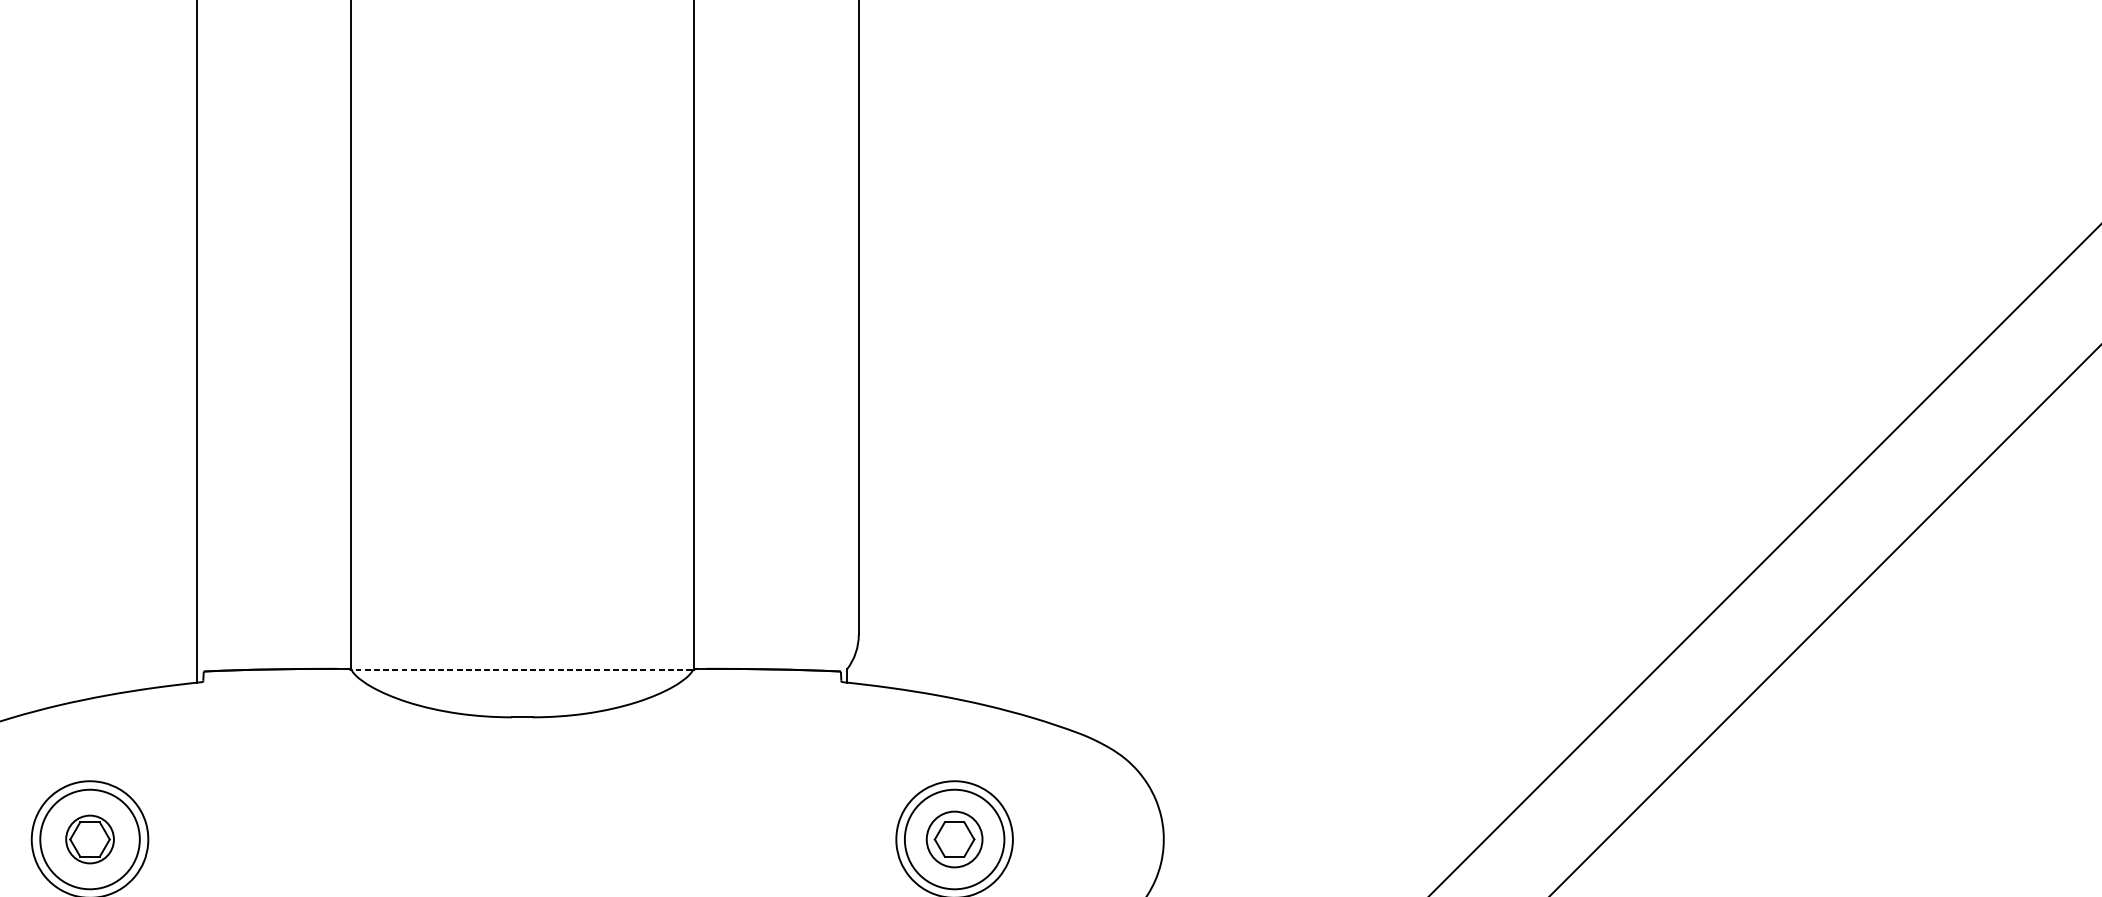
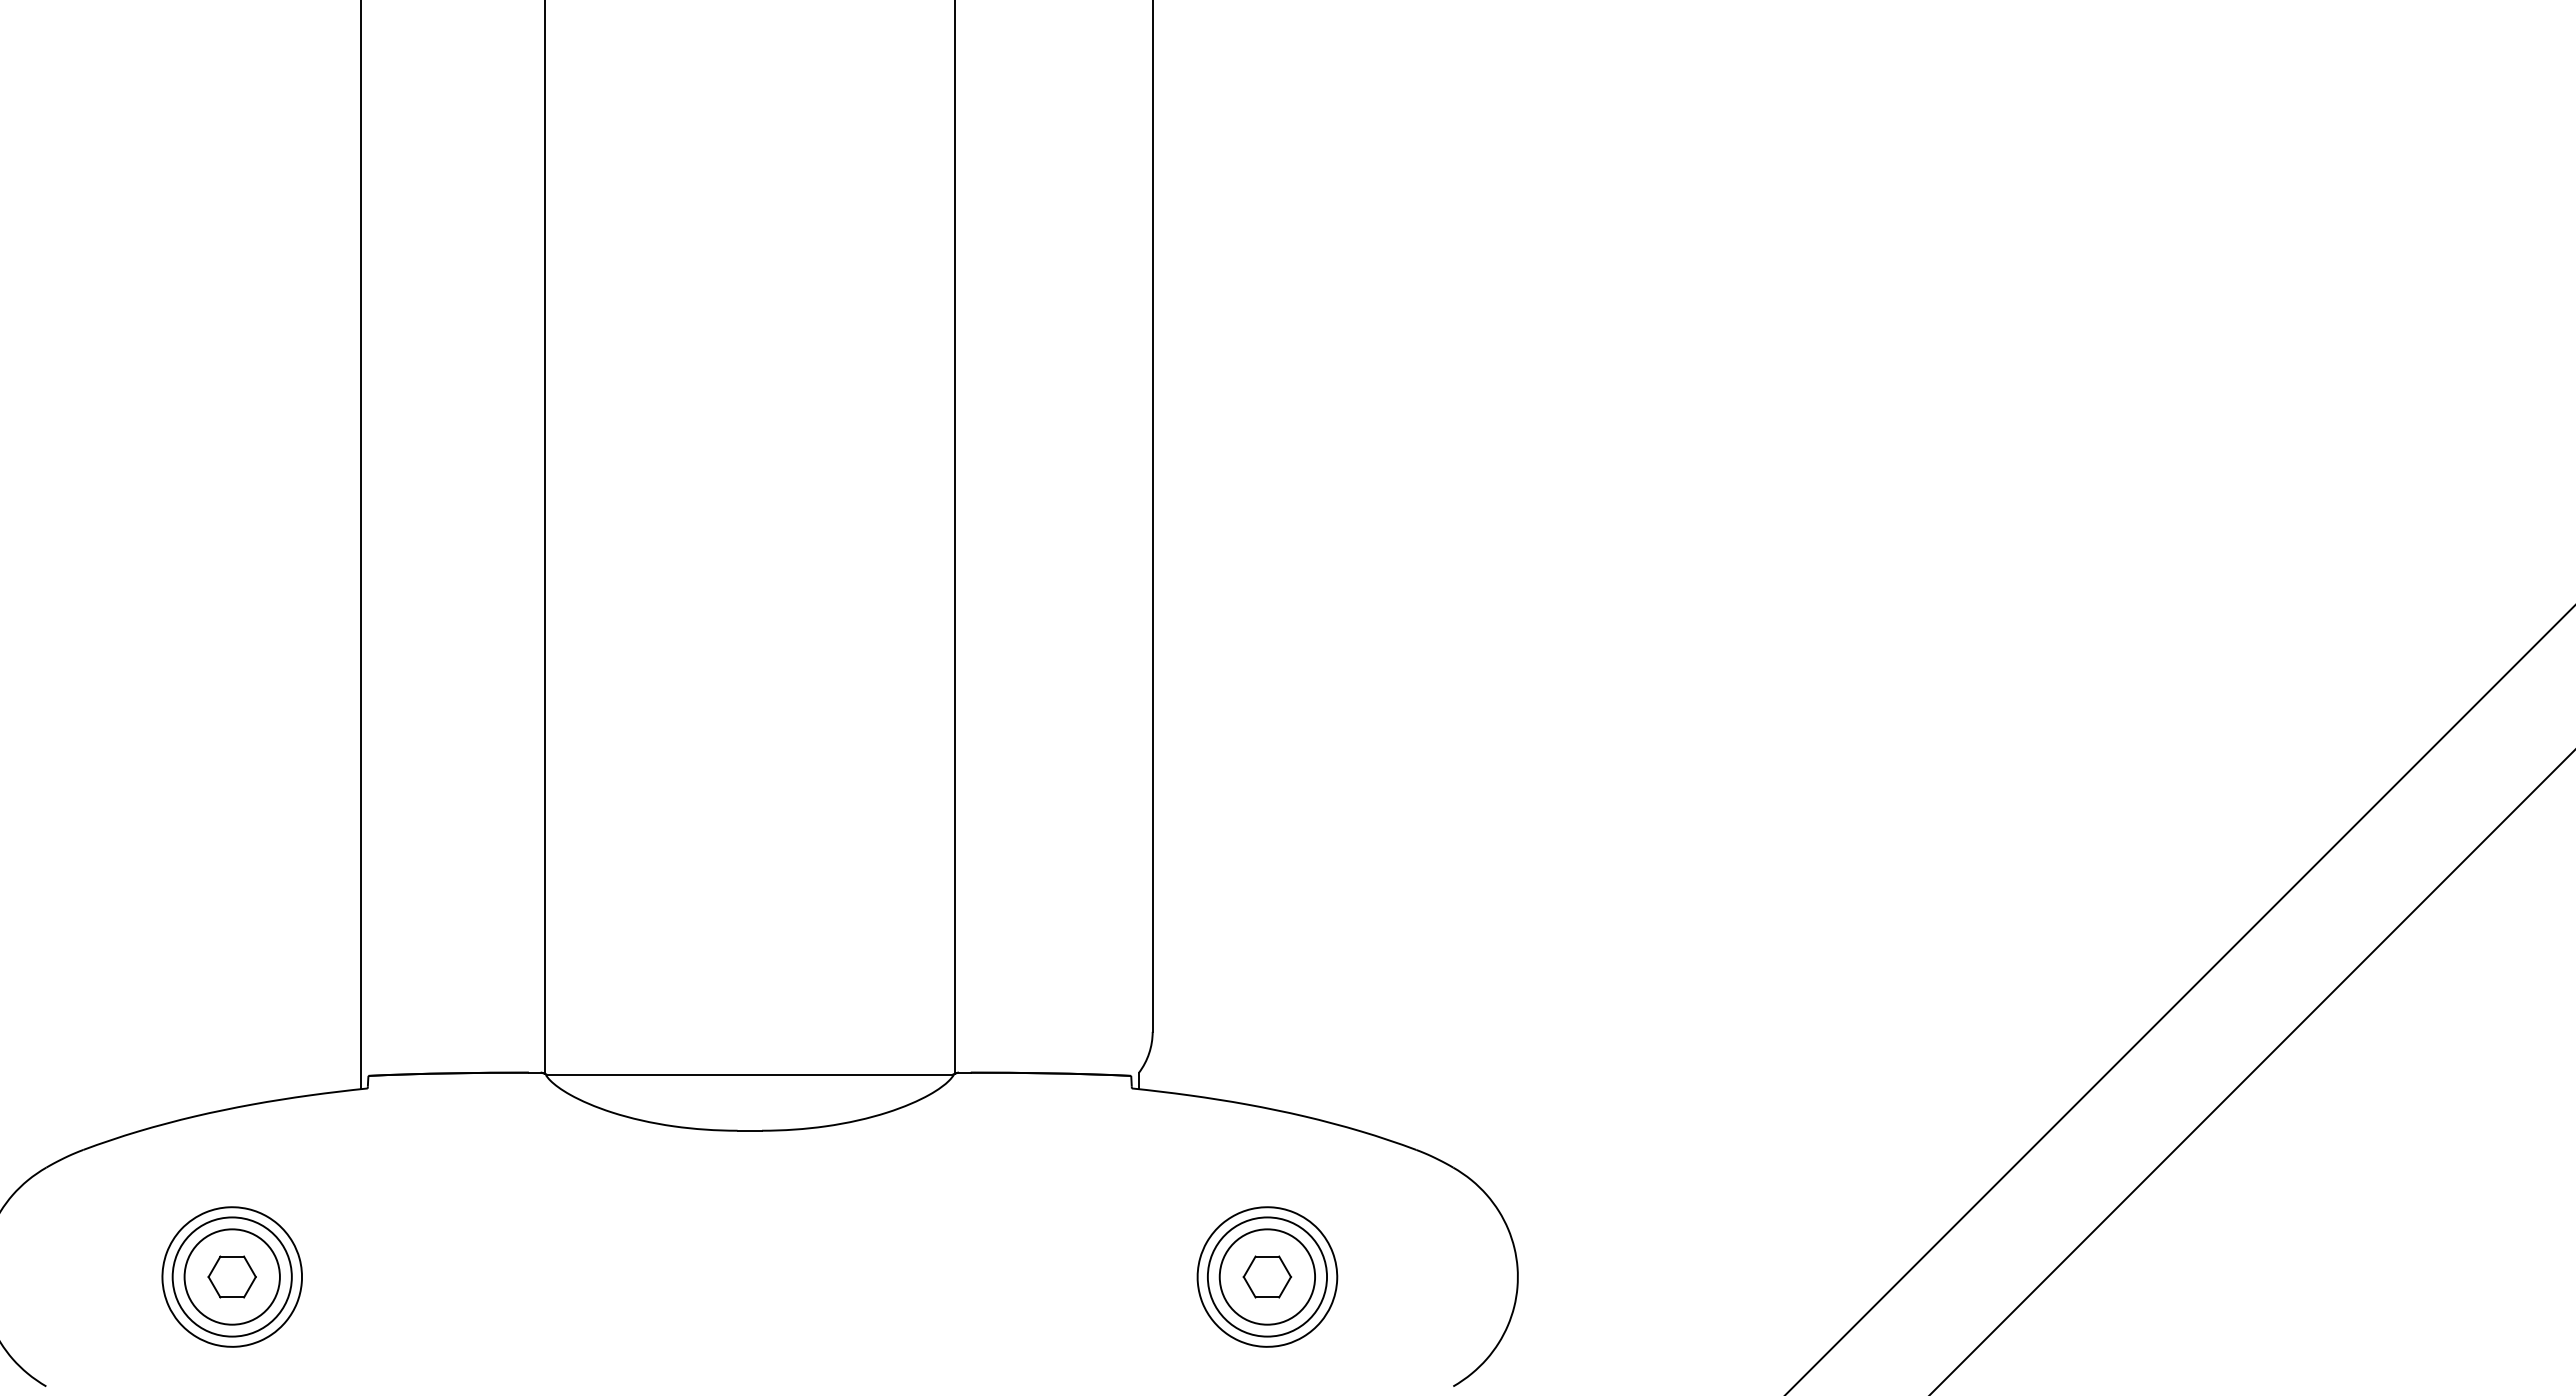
line: (522, 670) -> (749, 1074), dashed -> solid
circle: (89, 839) -> (231, 1276), size x1.67
circle: (954, 839) -> (1267, 1276), size x1.43

